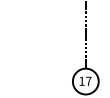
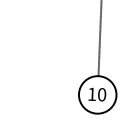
text: (88, 80) -> (101, 93), 17 -> 10

